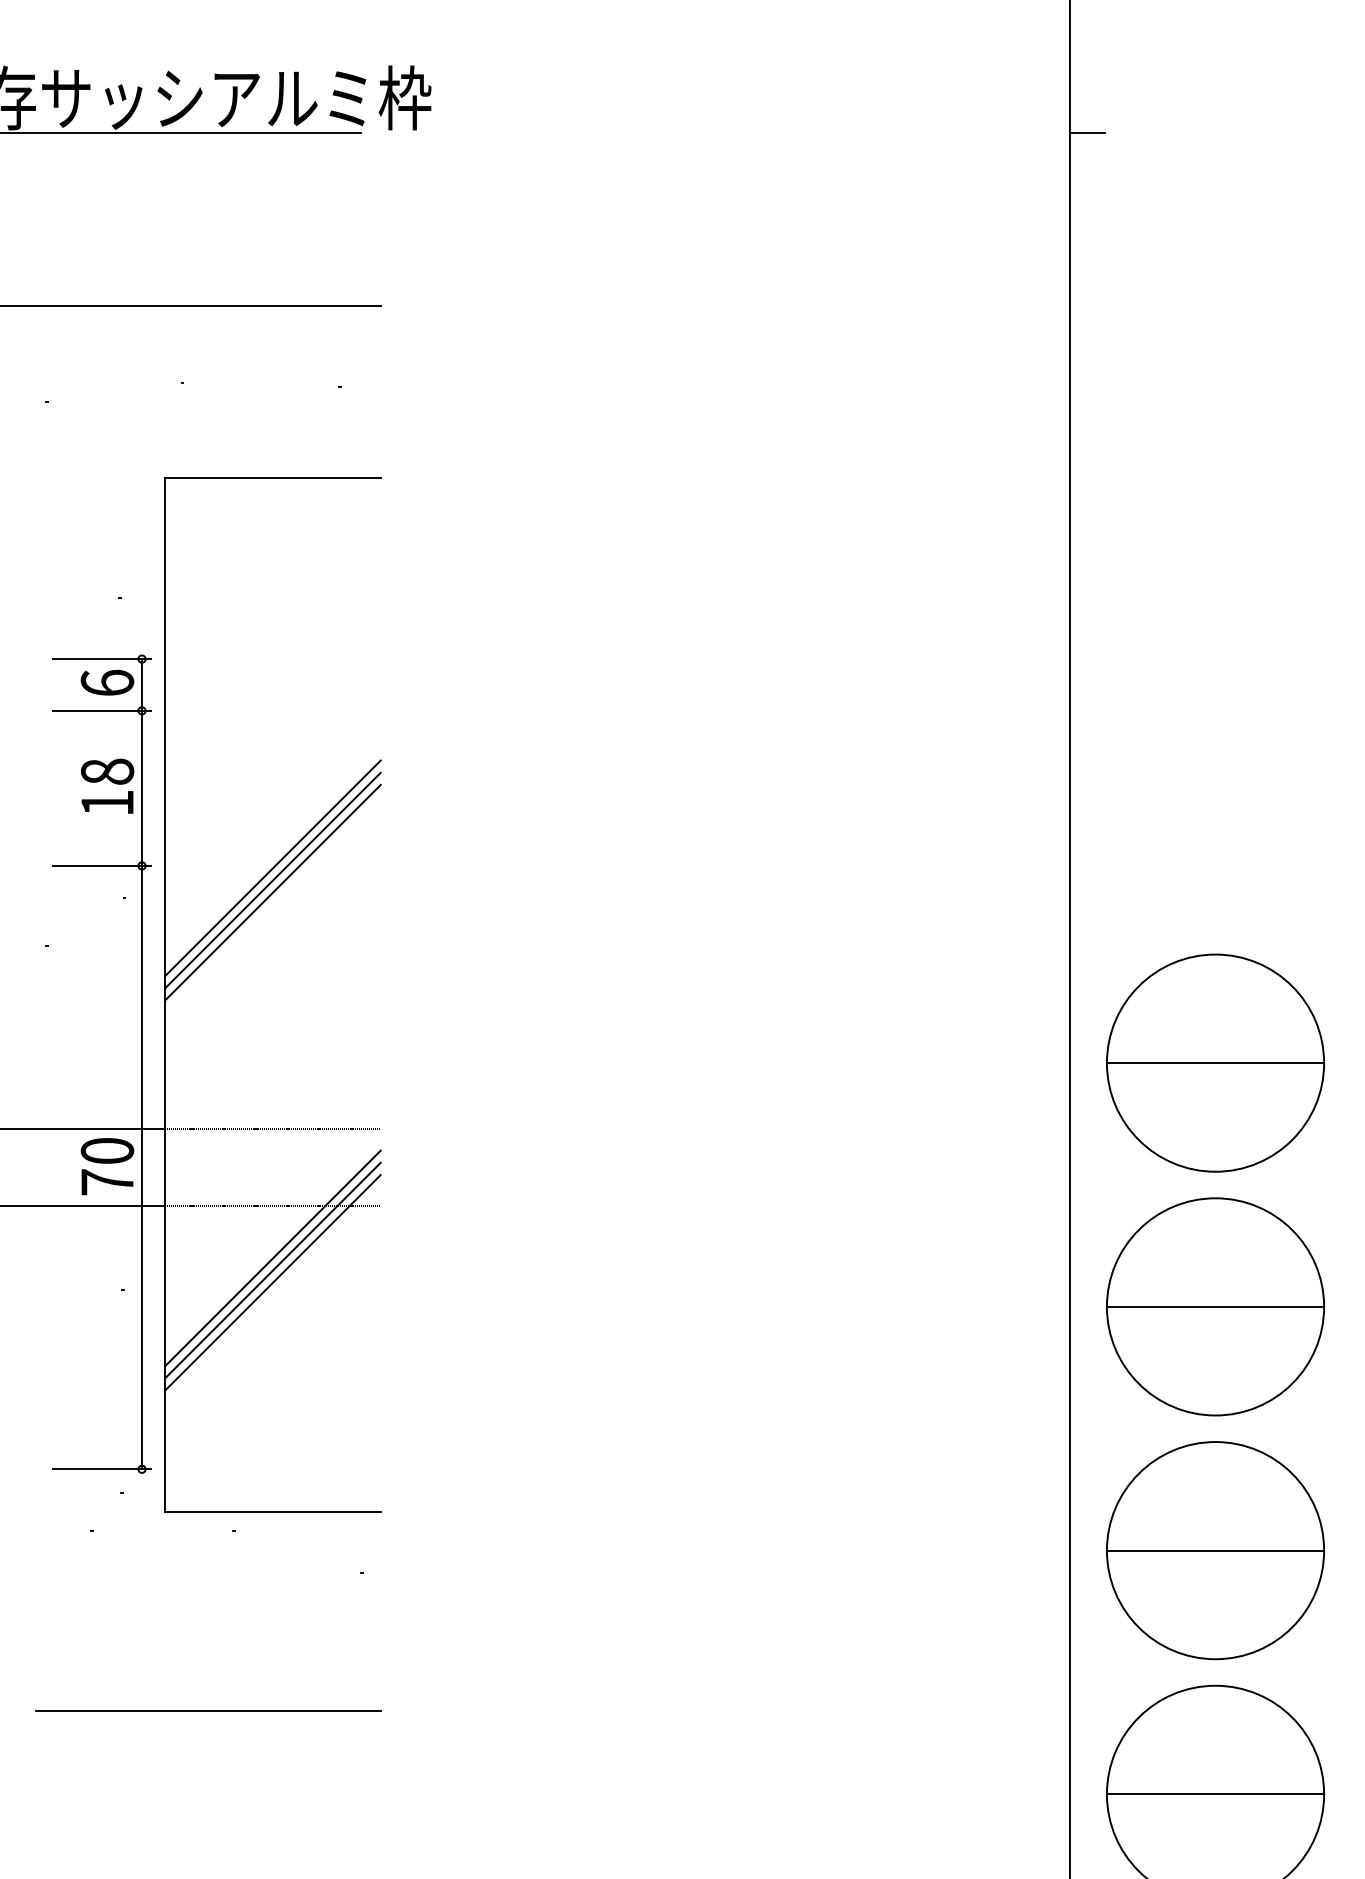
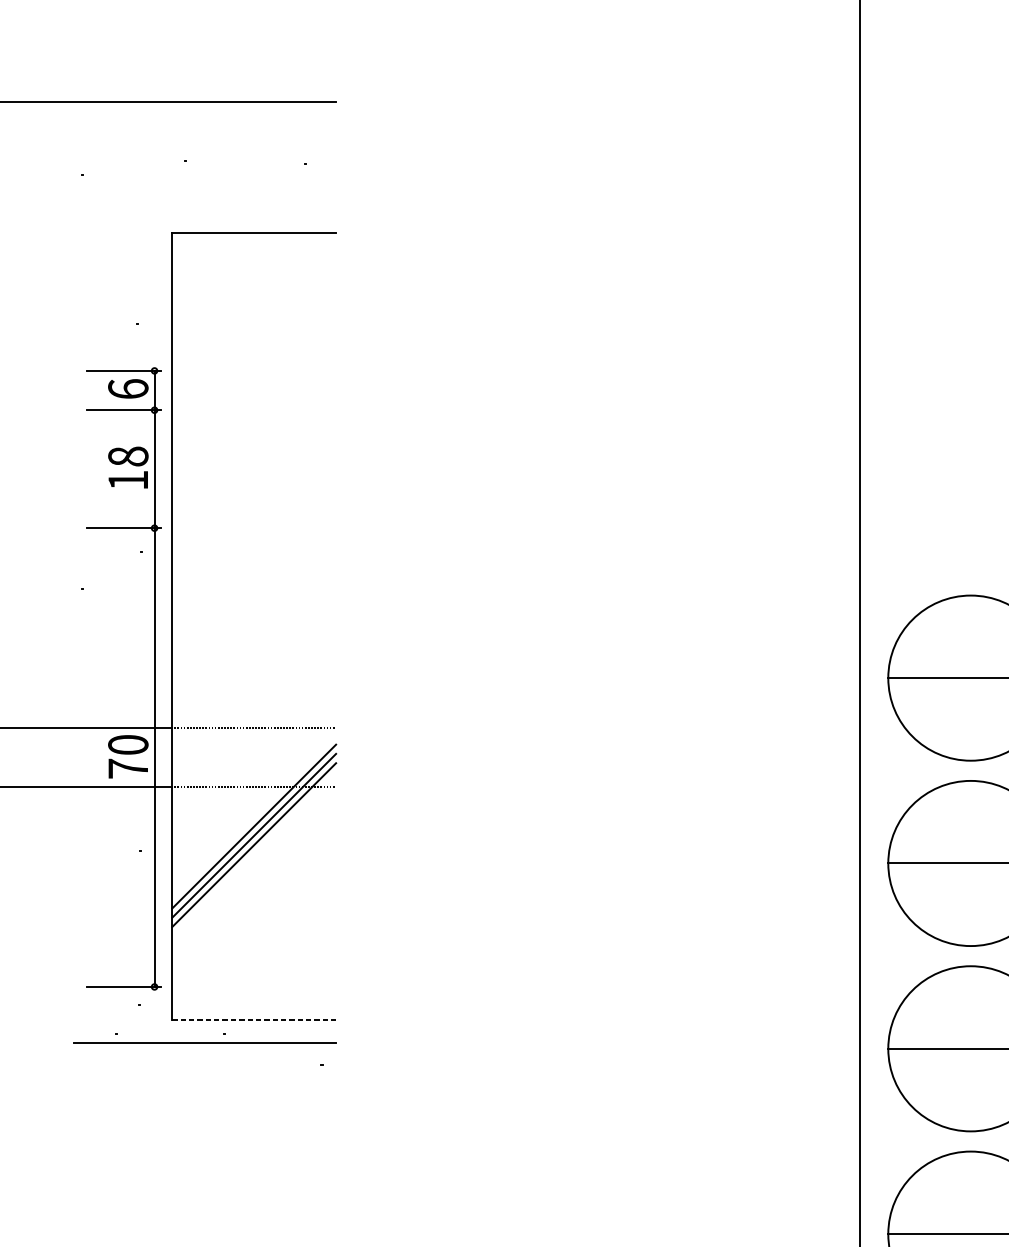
line: (272, 868) -> (253, 530), removed
line: (272, 880) -> (253, 539), removed
line: (272, 892) -> (253, 548), removed
line: (273, 1512) -> (254, 1019), solid -> dashed
line: (208, 1710) -> (205, 1042), moved

